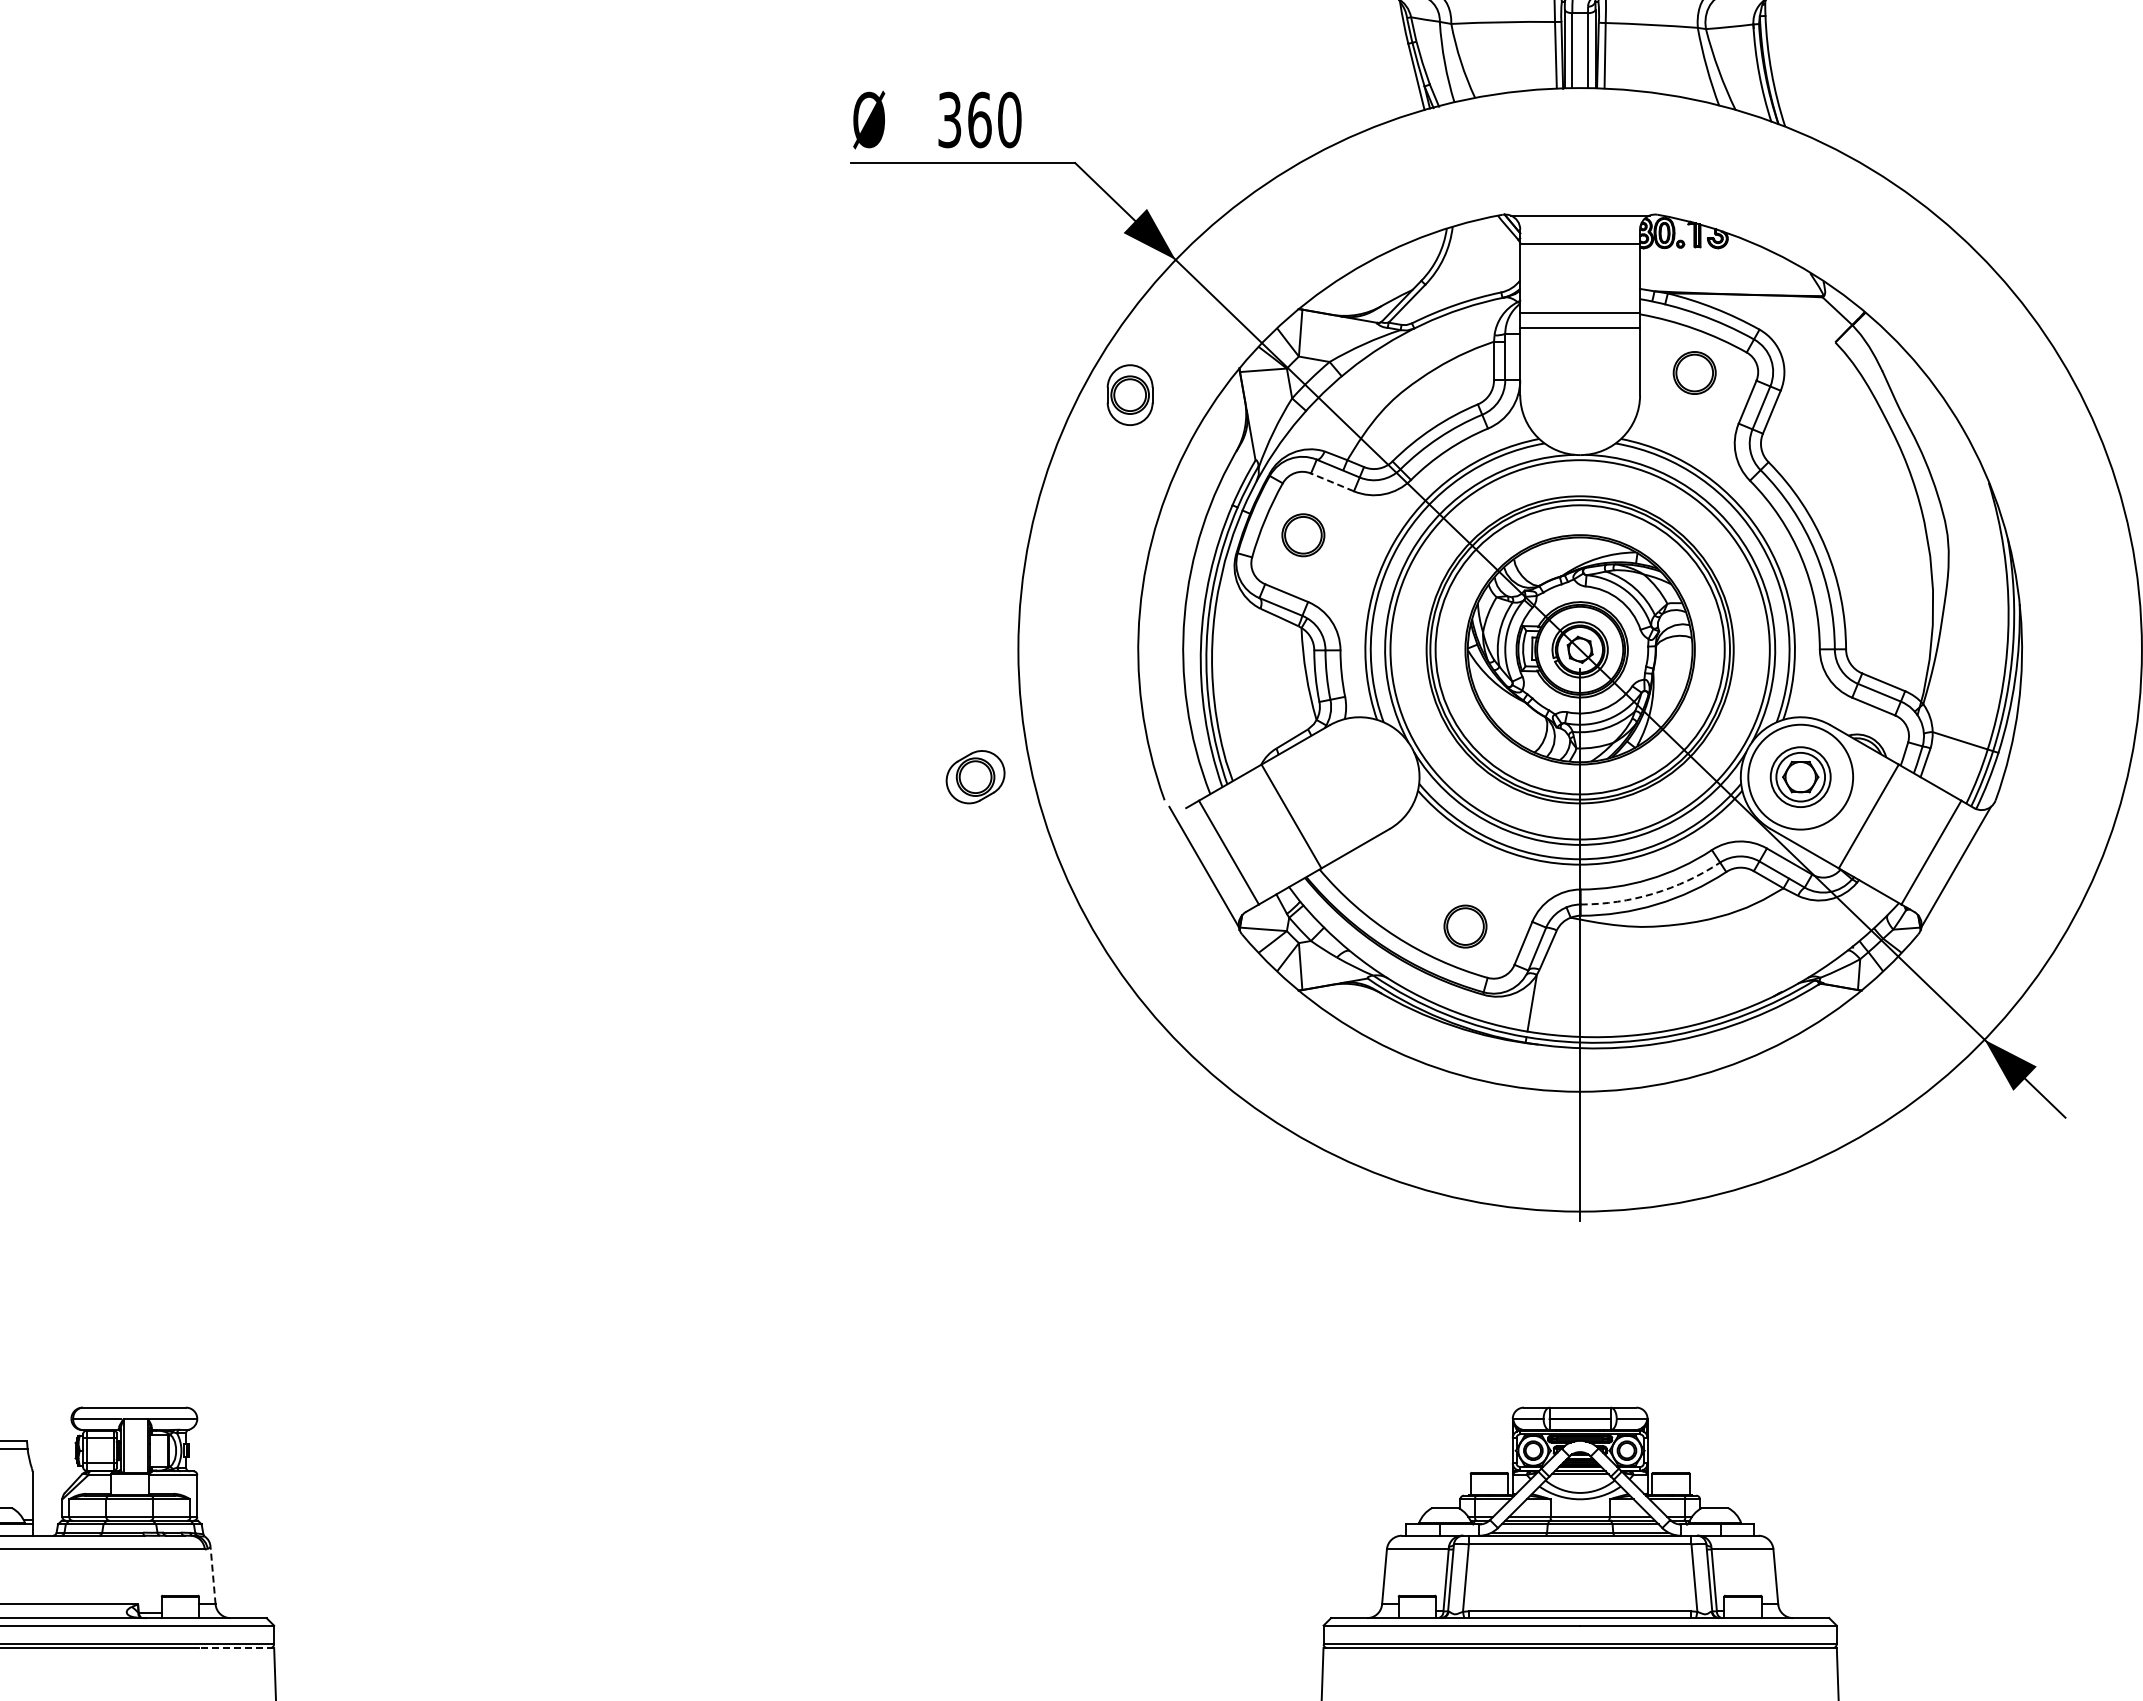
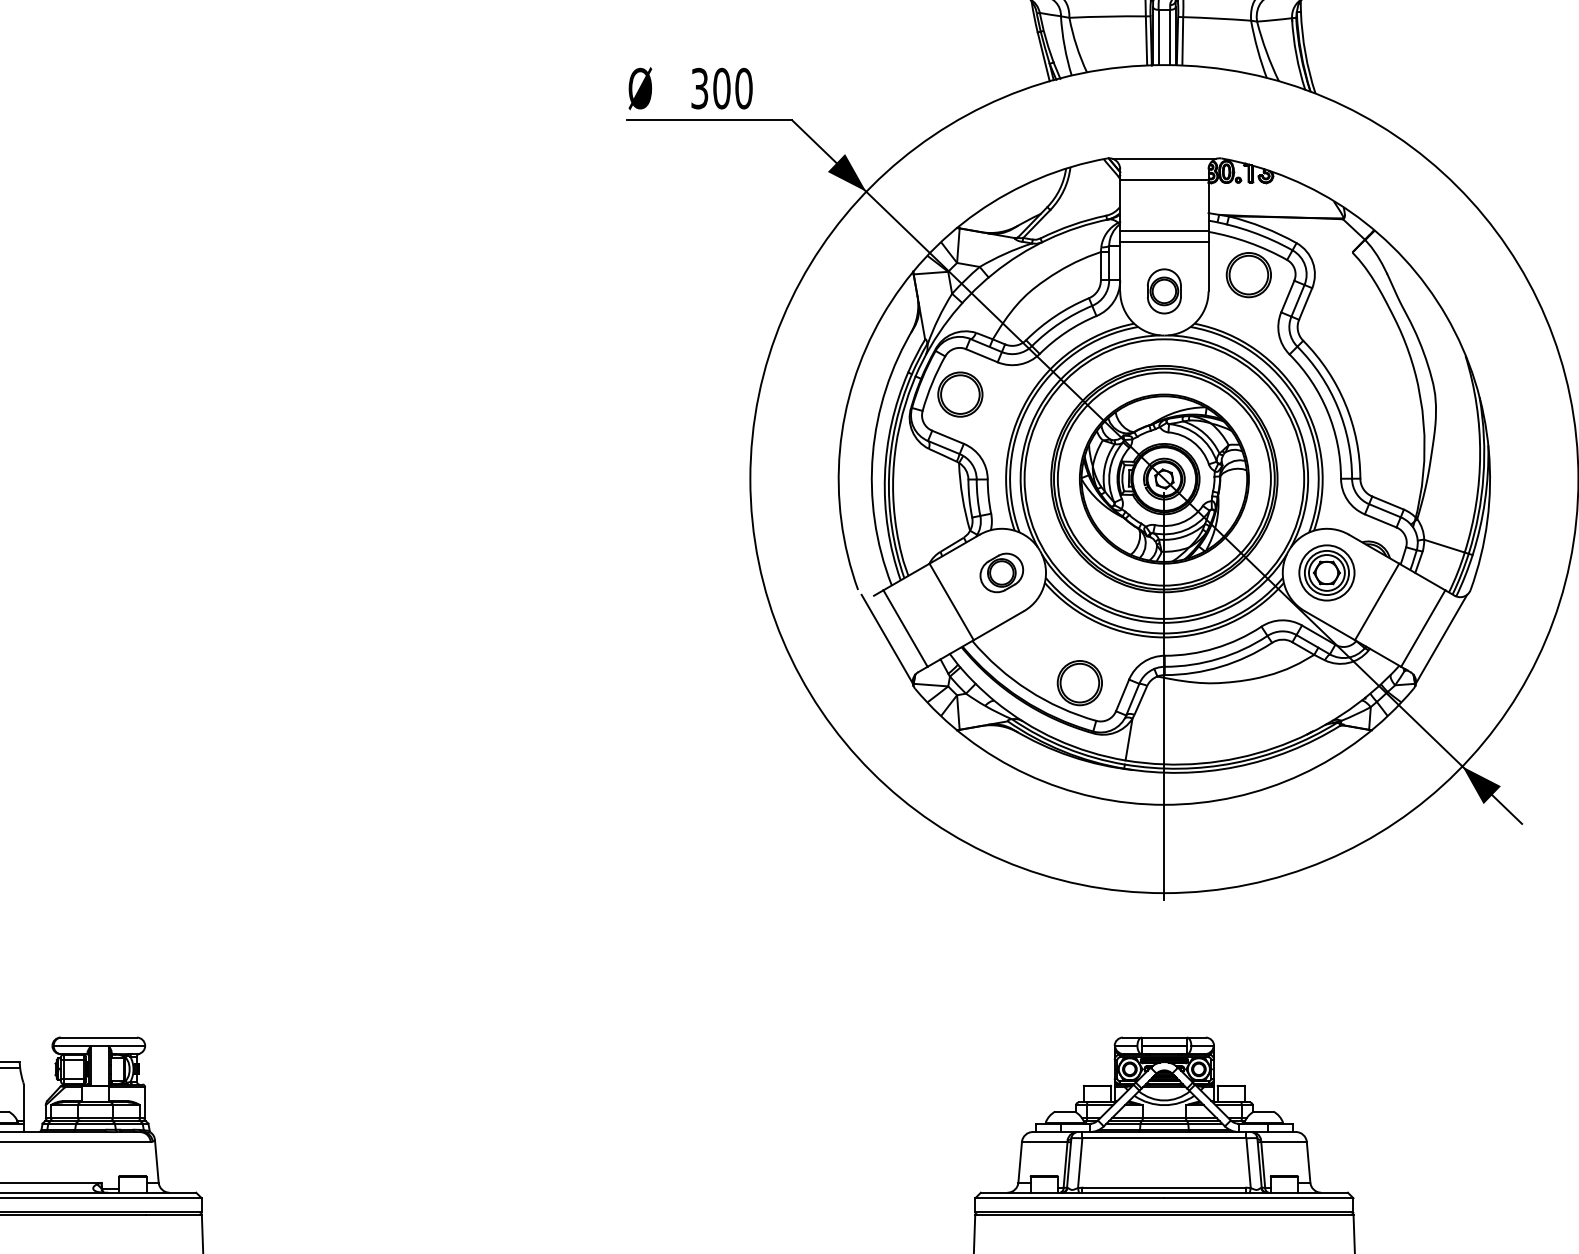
text: (979, 119) -> (721, 88), 360 -> 300
part: (1694, 372) -> (1248, 274), size x1.43
part: (1129, 394) -> (1163, 290), moved
line: (1332, 482) -> (981, 355), dashed -> solid
part: (1303, 535) -> (960, 394), size x1.43
circle: (1800, 776) -> (1326, 572), size x0.71
part: (975, 777) -> (1001, 573), moved
arc: (1653, 893) -> (1218, 658), dashed -> solid
part: (1465, 926) -> (1079, 683), size x1.43
line: (213, 1575) -> (157, 1161), dashed -> solid
line: (236, 1648) -> (174, 1215), dashed -> solid

